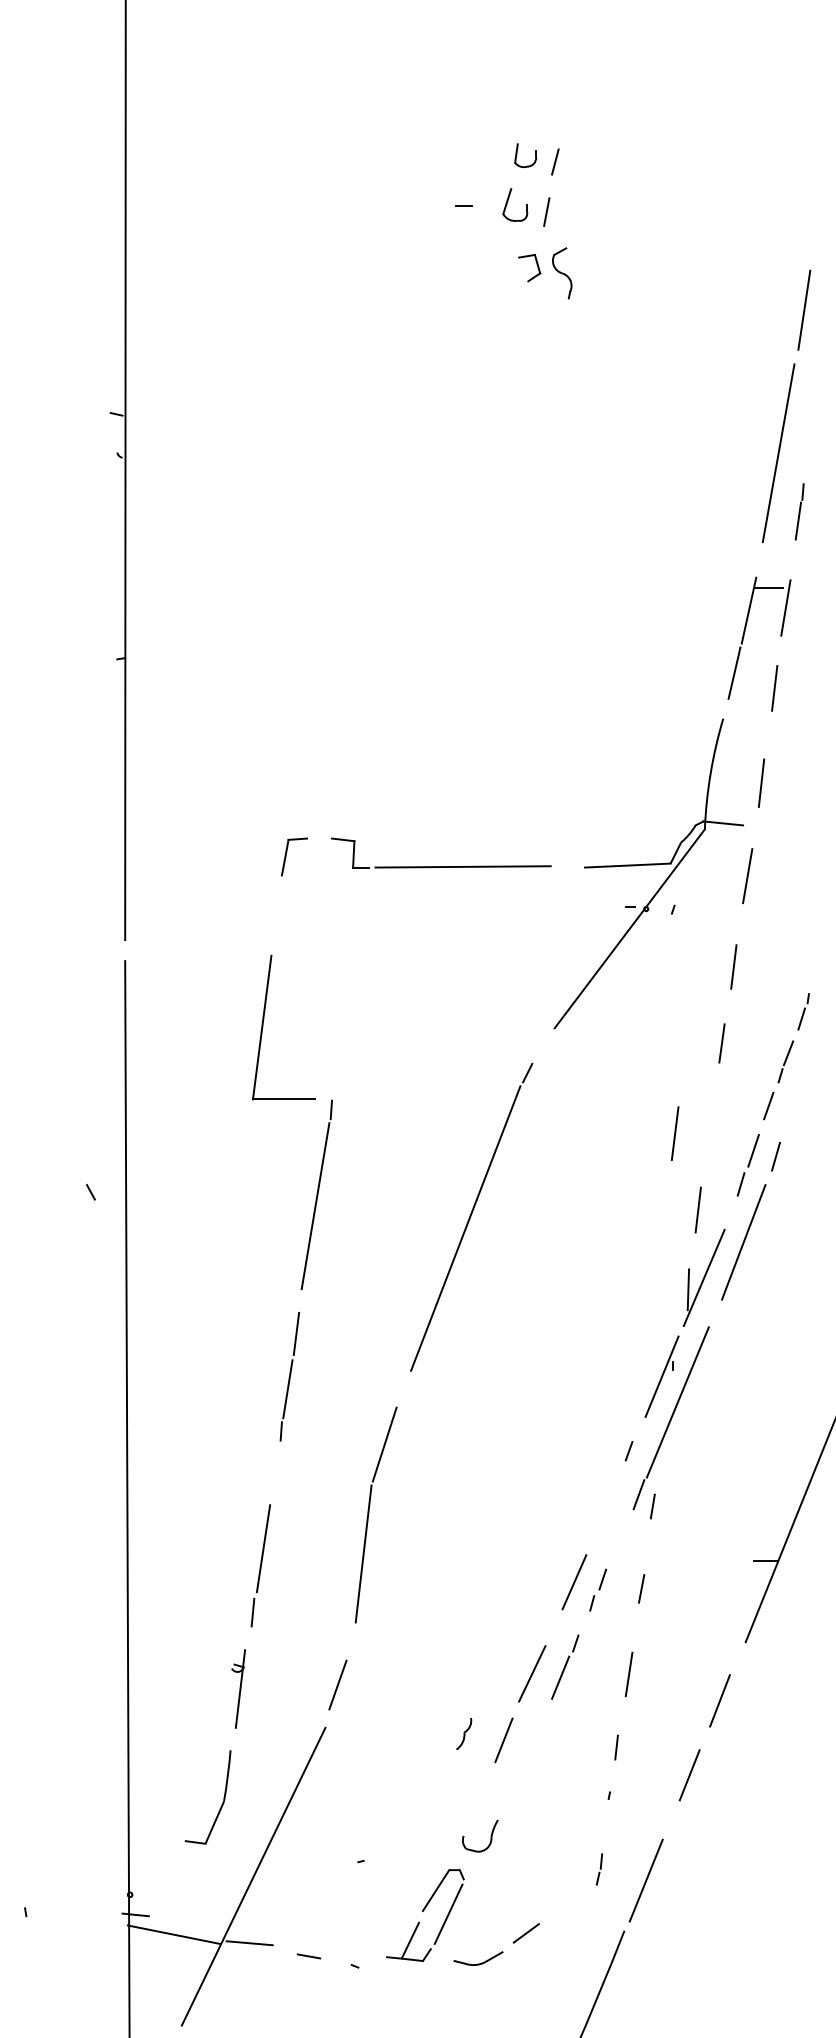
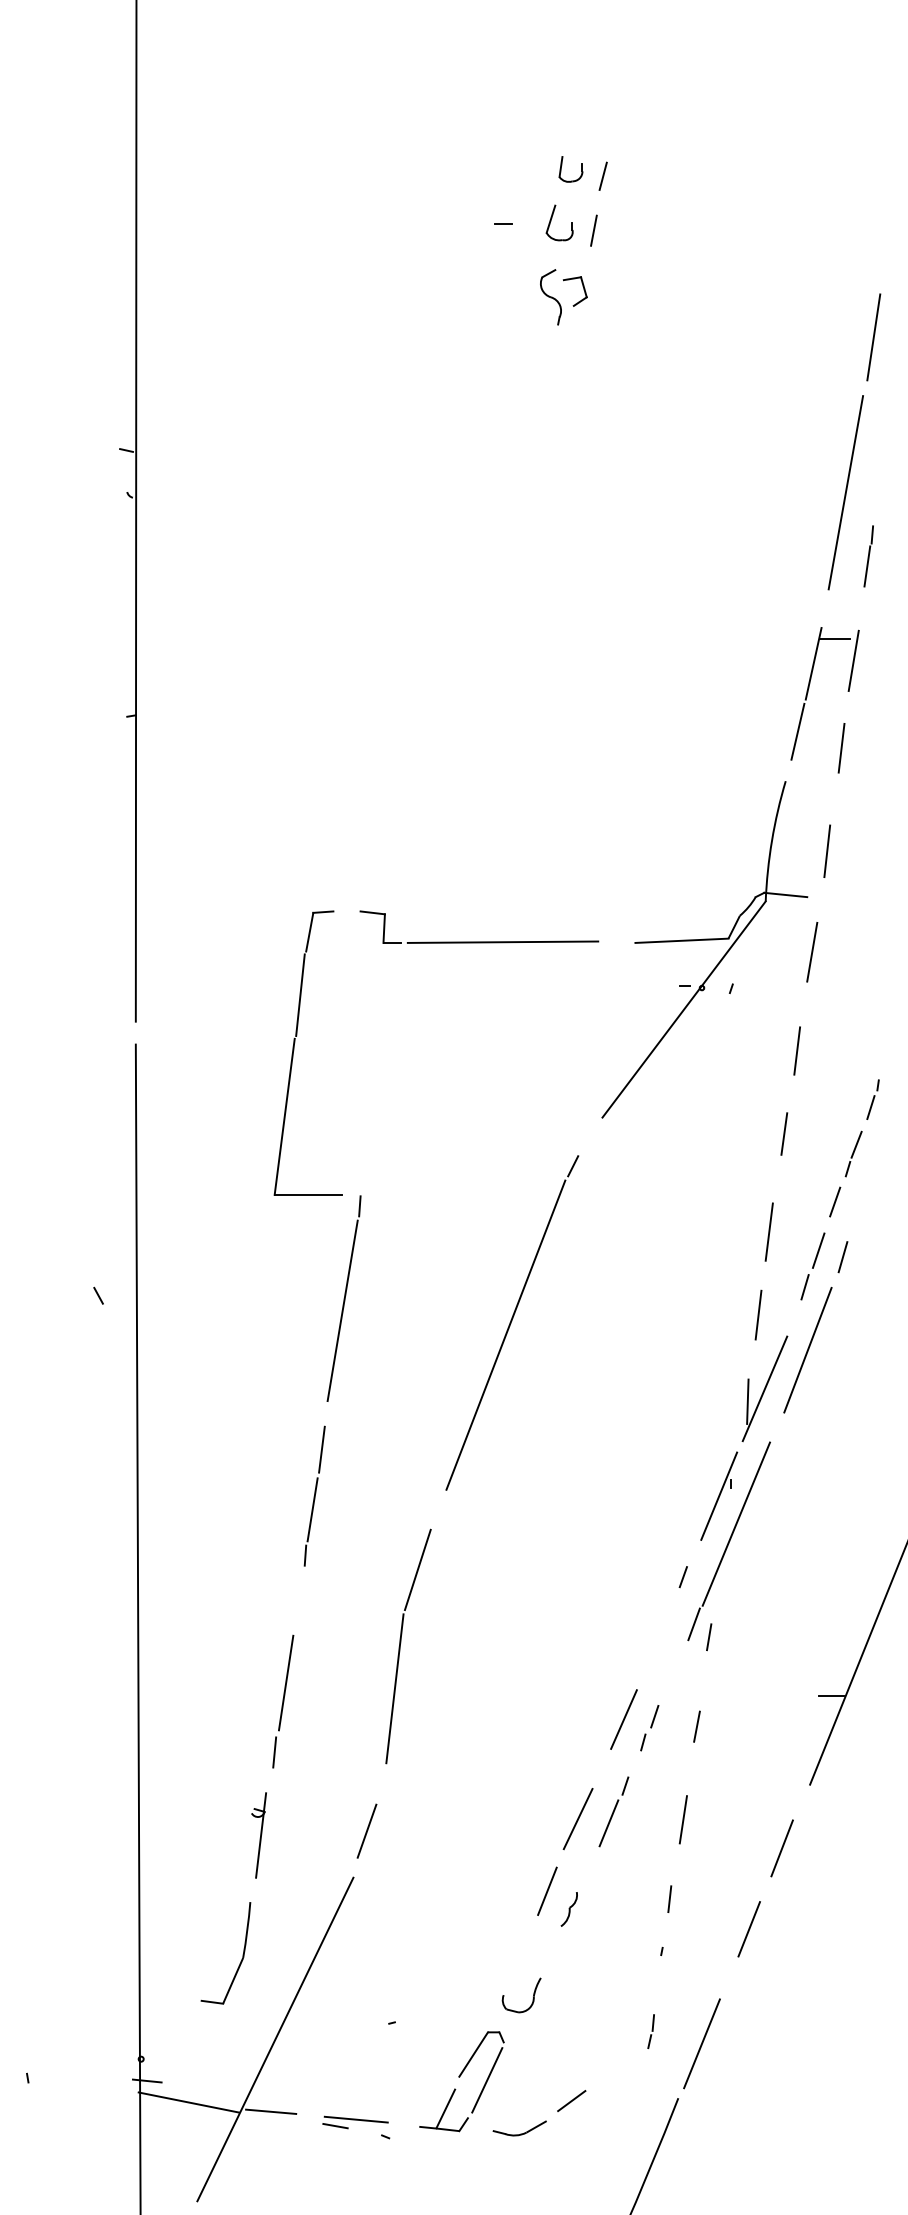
part: (562, 273) -> (551, 297), moved
line: (276, 915) -> (300, 995), added
line: (674, 1133) -> (768, 1231), moved
part: (464, 1734) -> (569, 1909), moved
line: (328, 1950) -> (356, 2119), added

